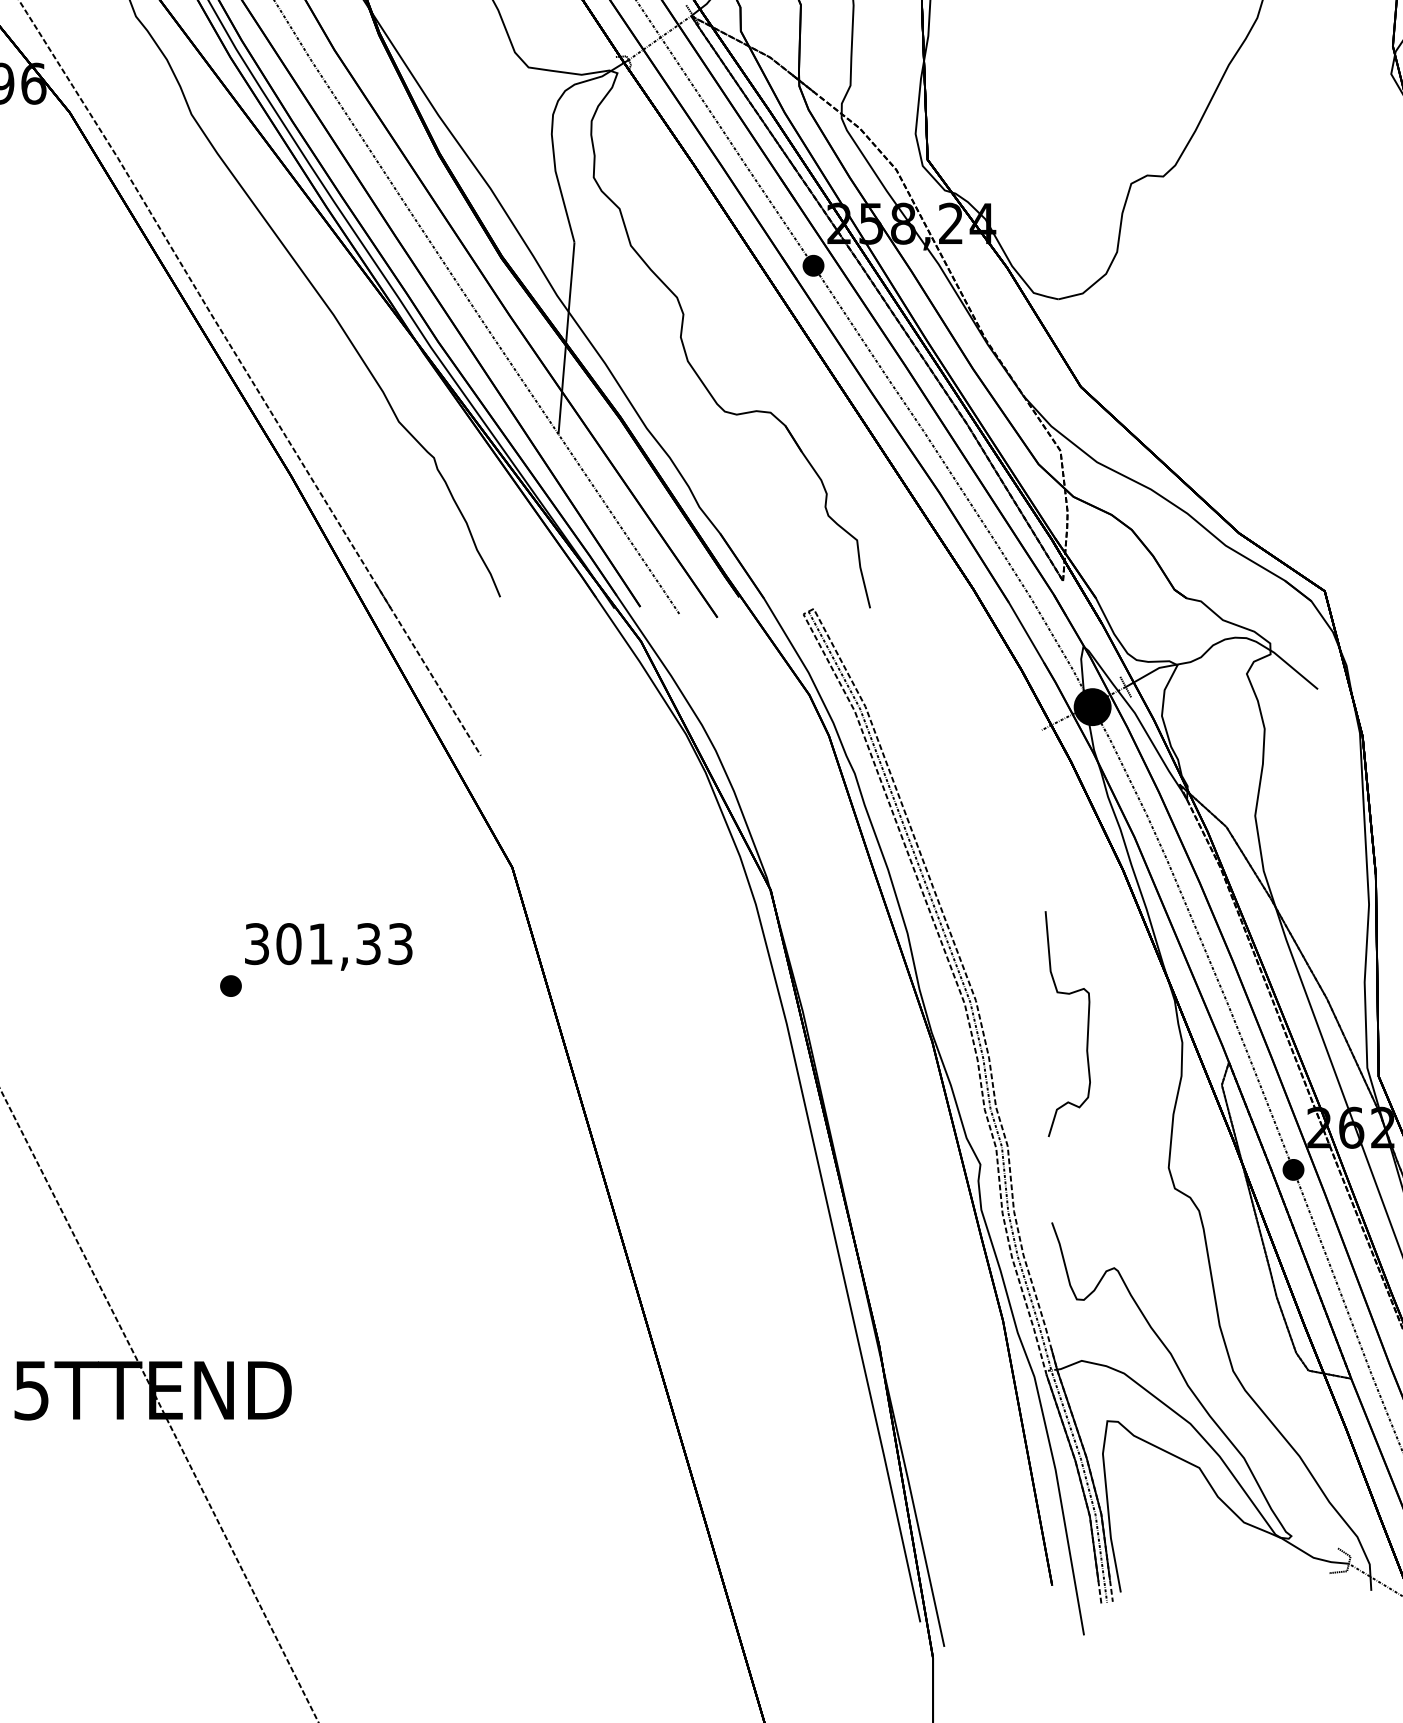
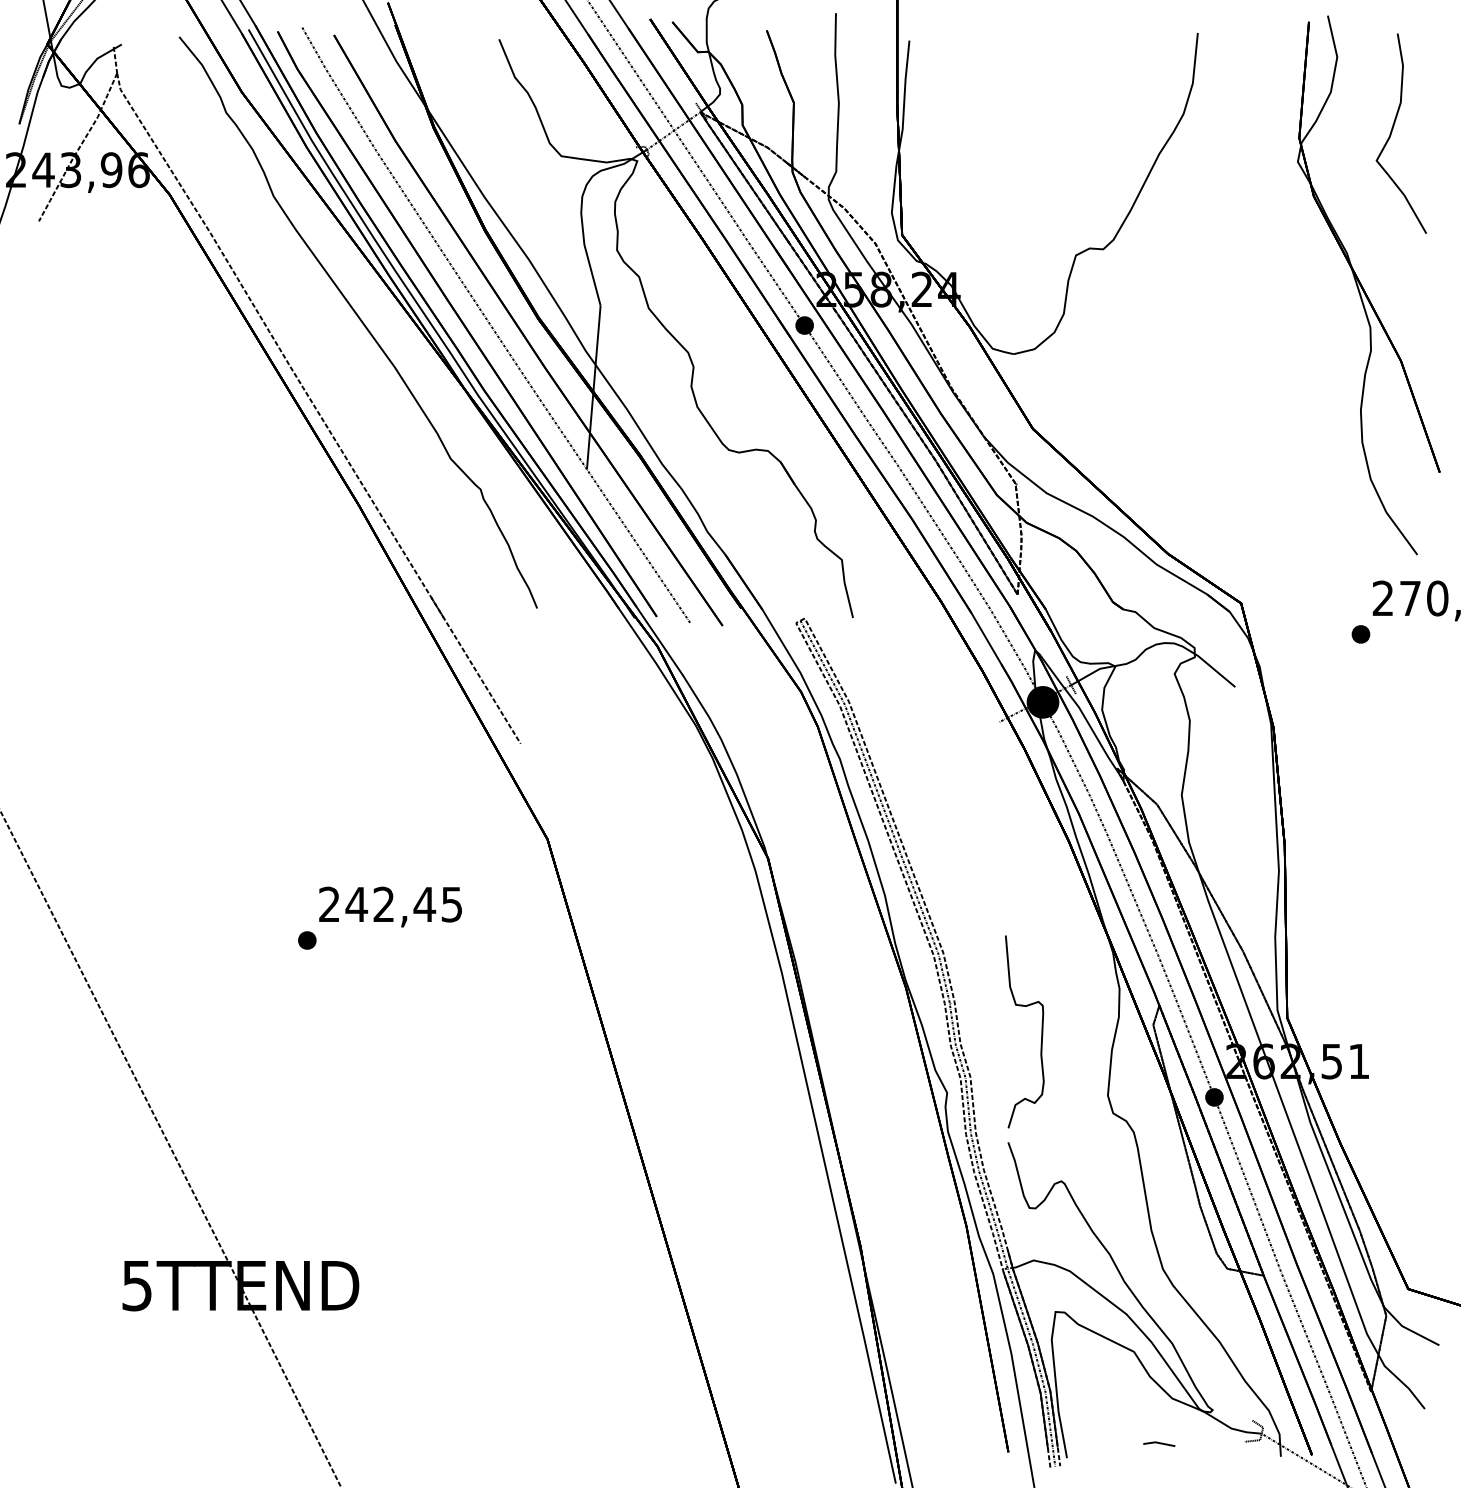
text: (328, 943) -> (390, 904), 301,33 -> 242,45
curve: (1087, 1023) -> (1041, 1031), moved
line: (1229, 1575) -> (1159, 1443), added

